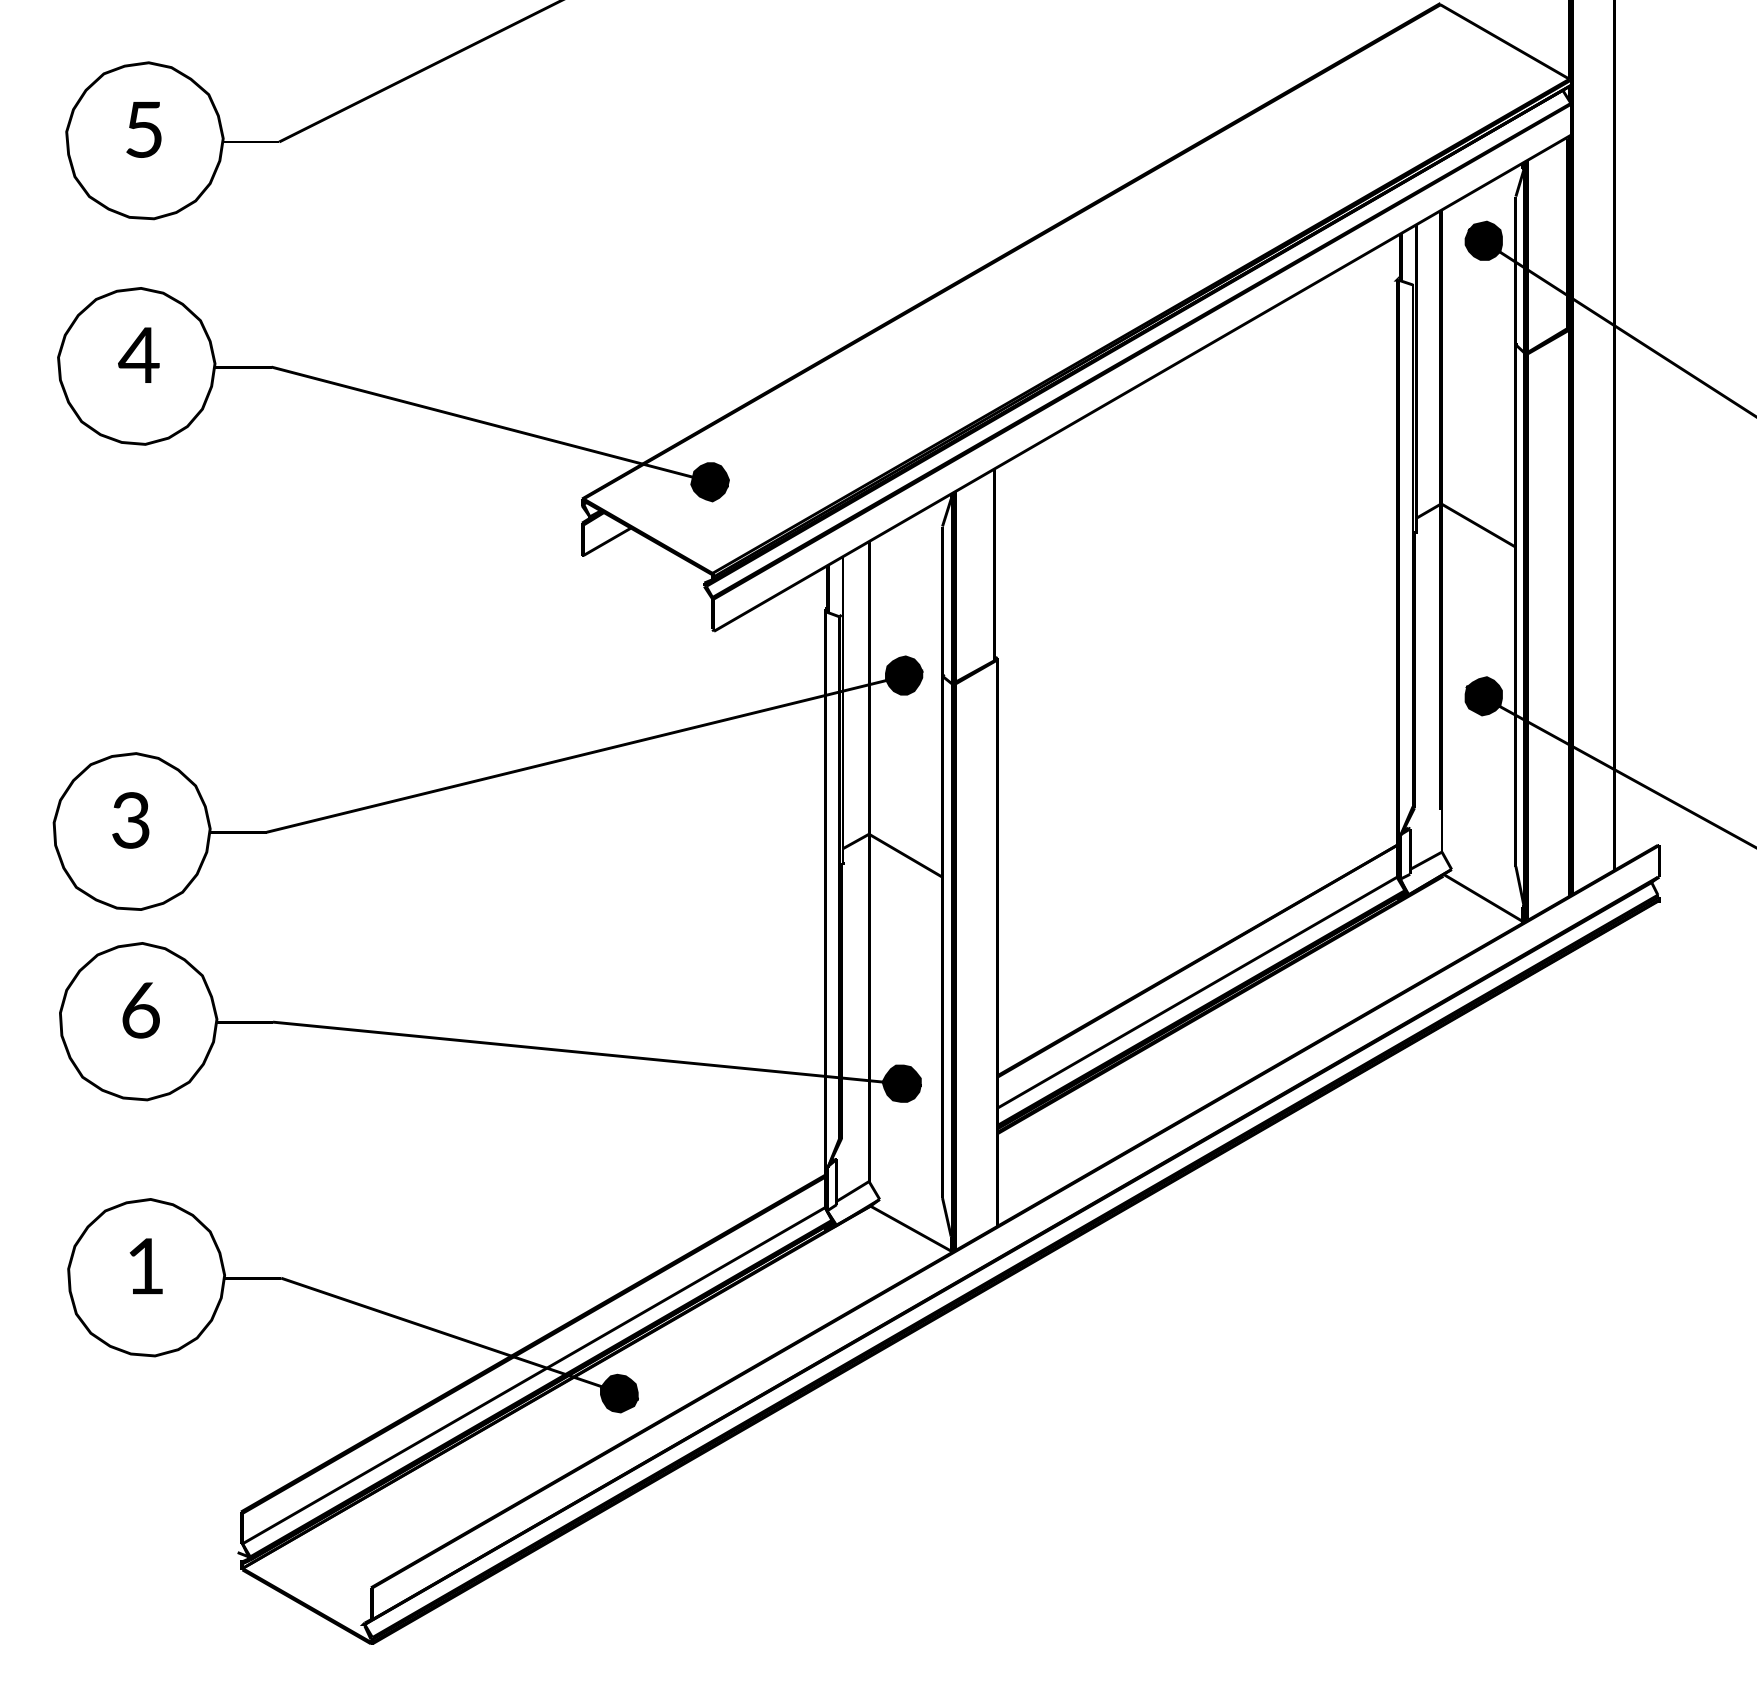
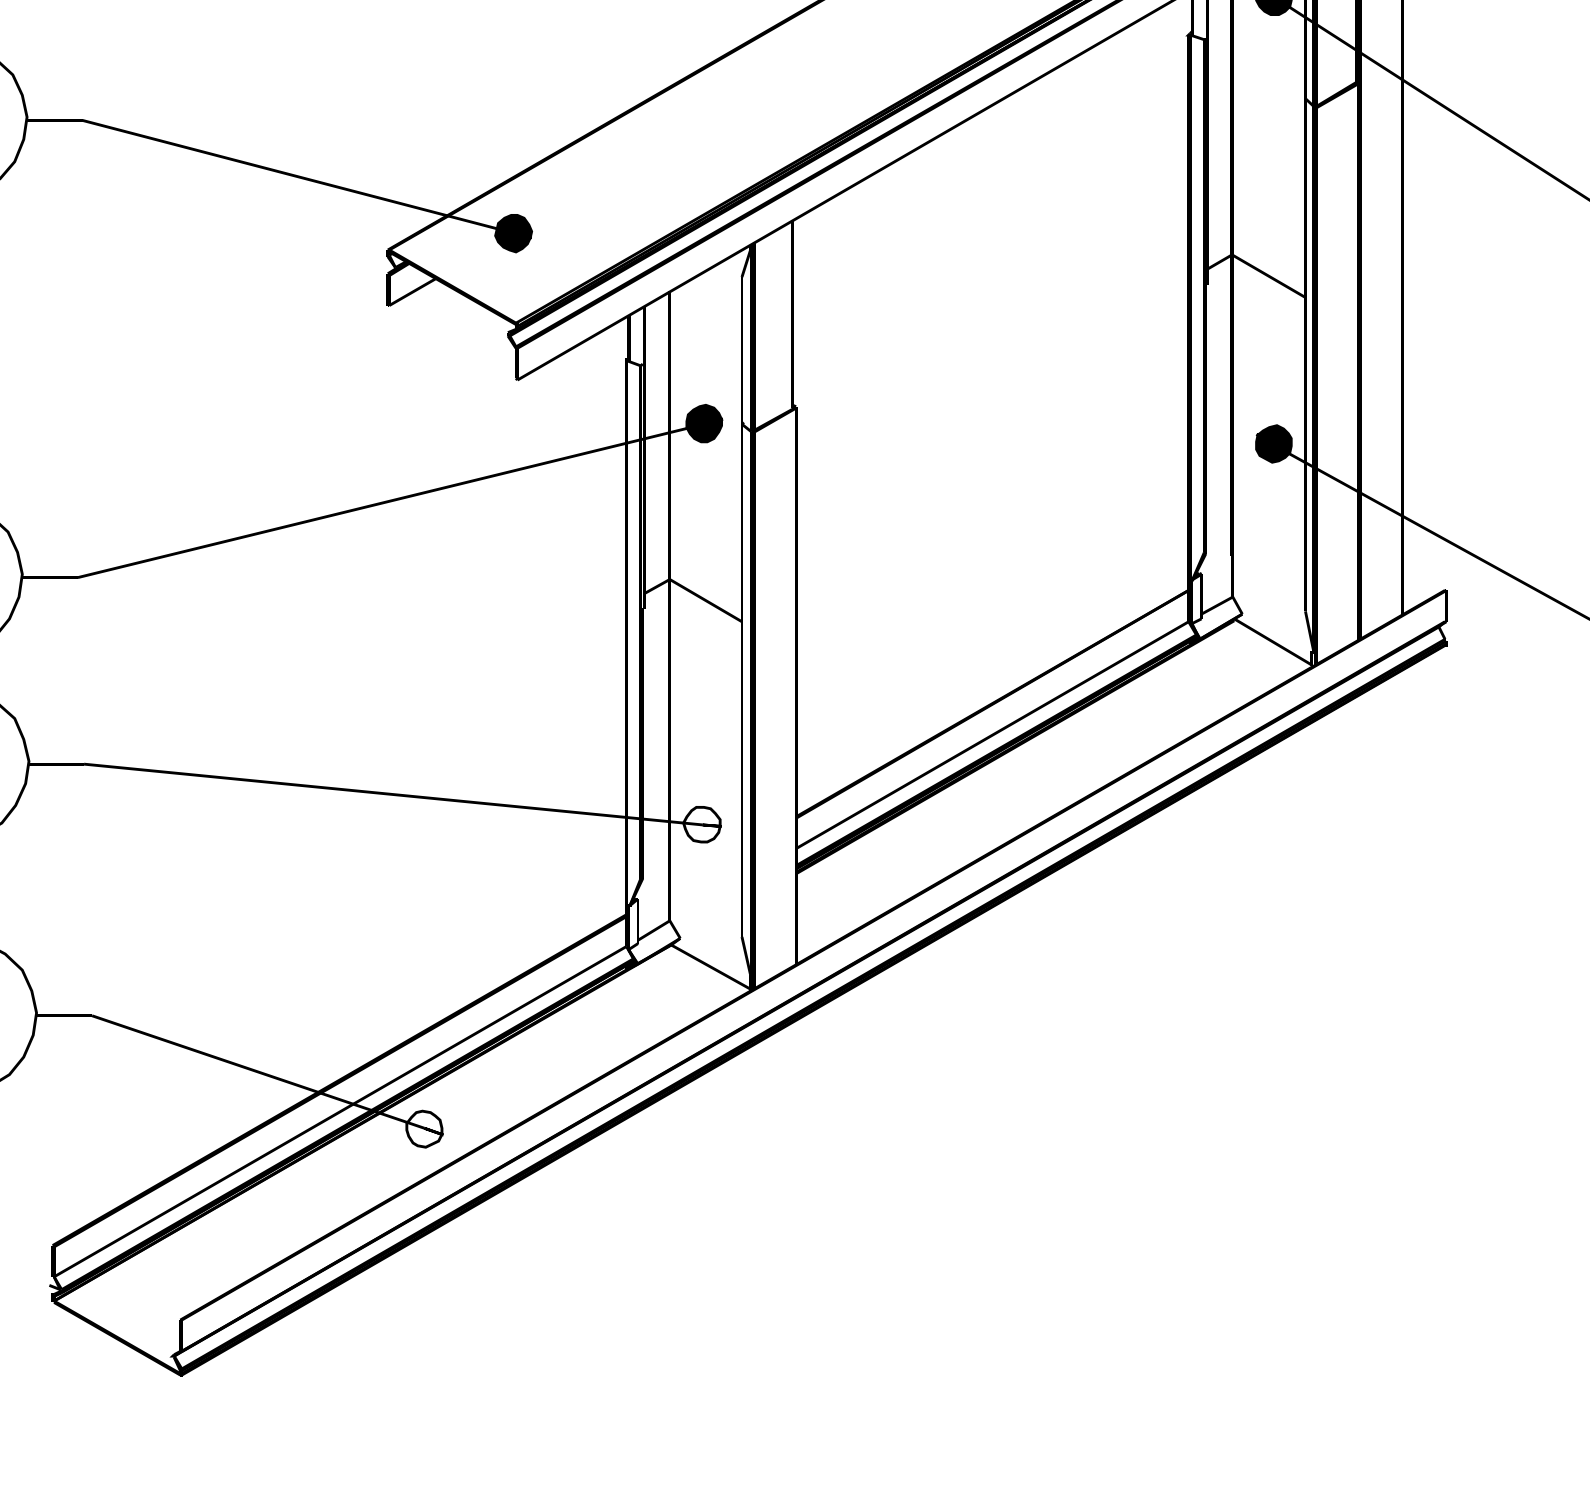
fill: (901, 1083) -> (701, 824), removed
fill: (619, 1393) -> (424, 1129), removed

